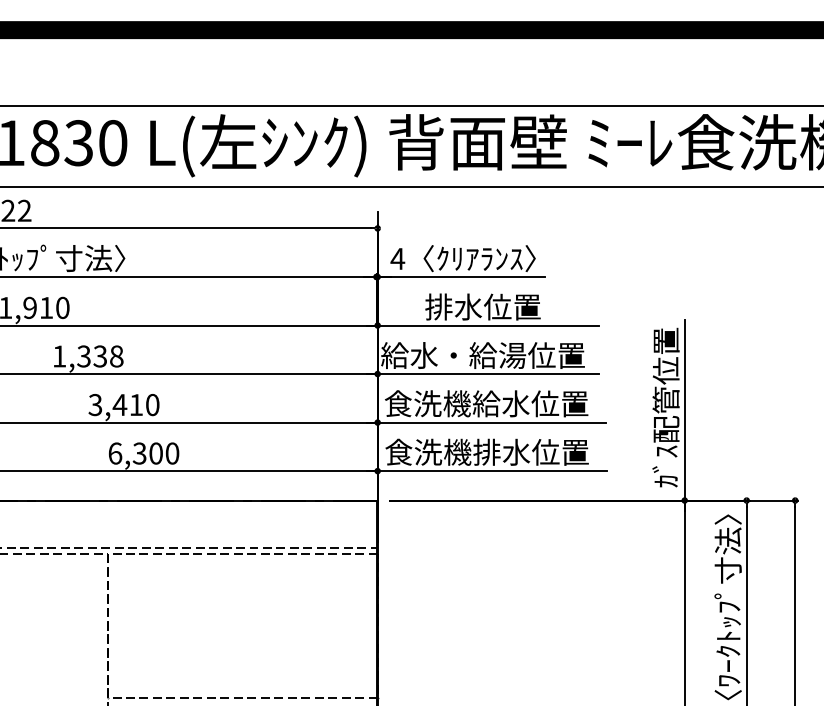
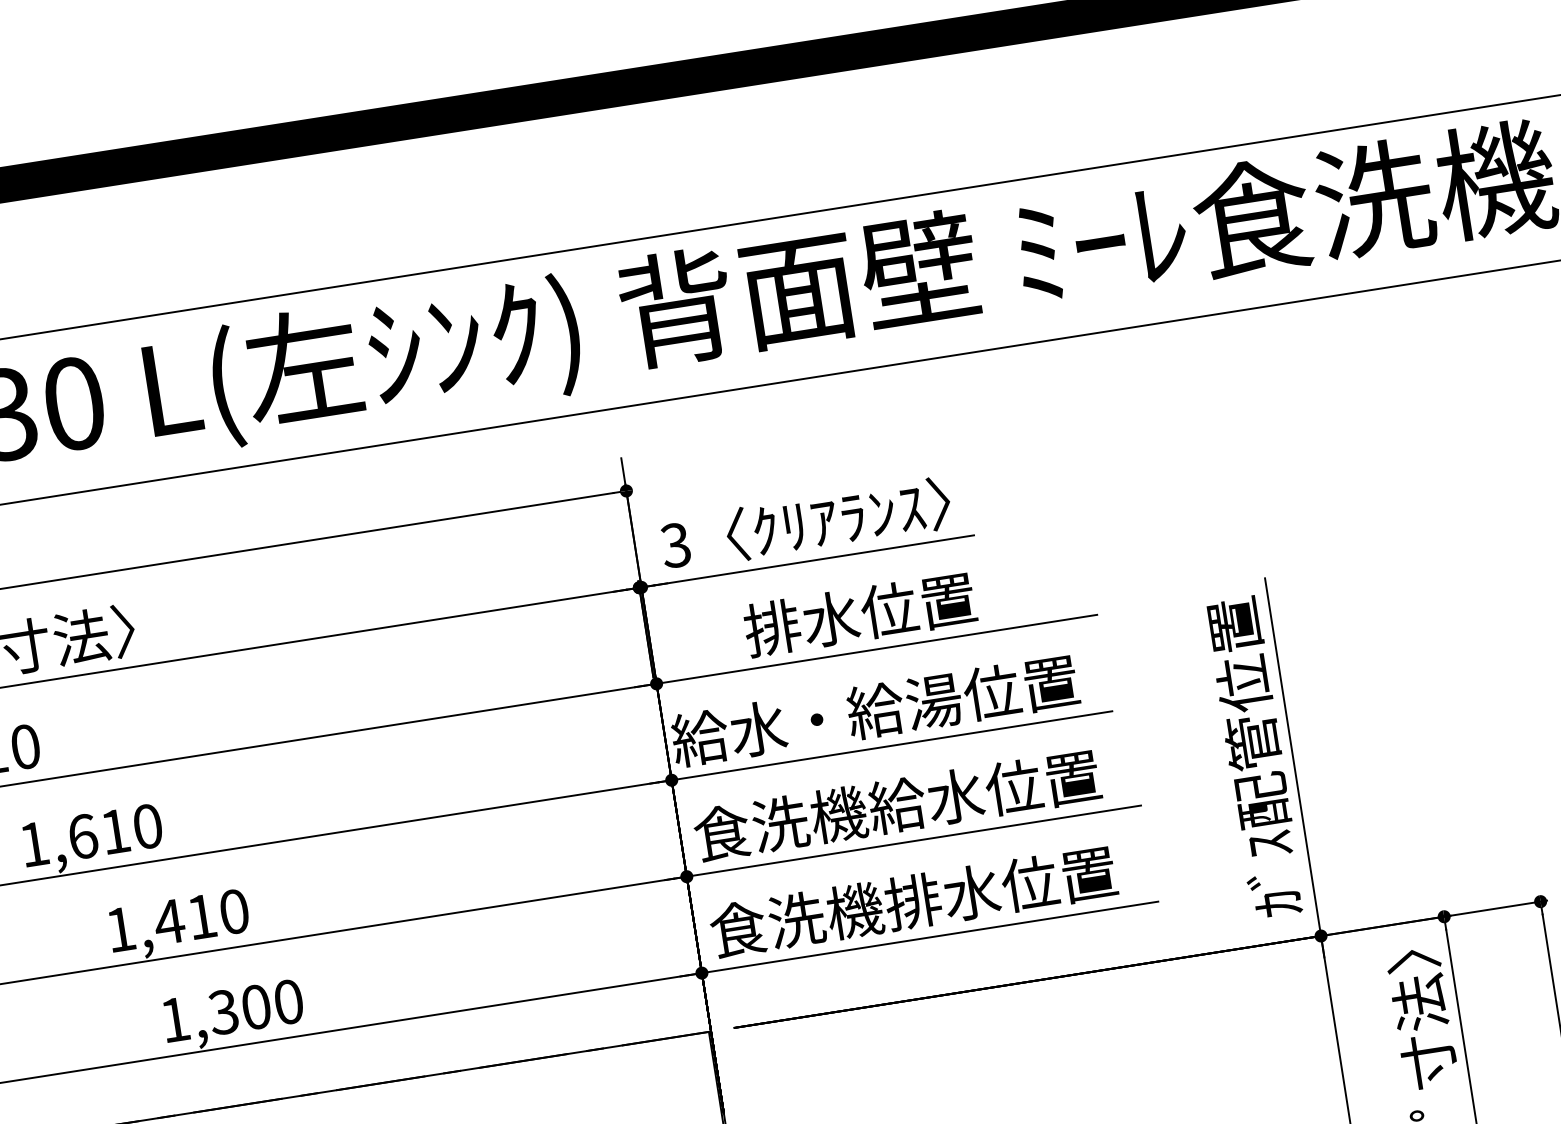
text: (397, 258) -> (675, 544), 4 -> 3
text: (100, 356) -> (115, 831), 1,338 -> 1,610
text: (95, 404) -> (120, 928), 3,410 -> 1,410
text: (115, 453) -> (175, 1019), 6,300 -> 1,300

